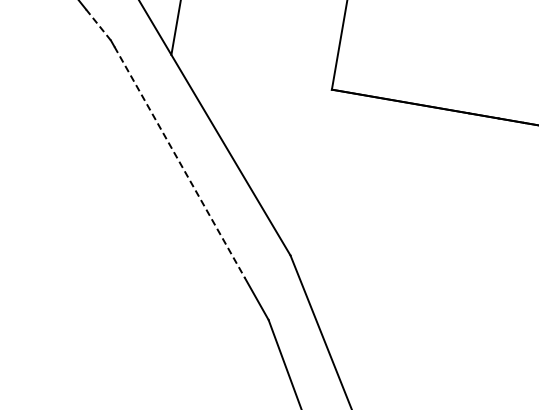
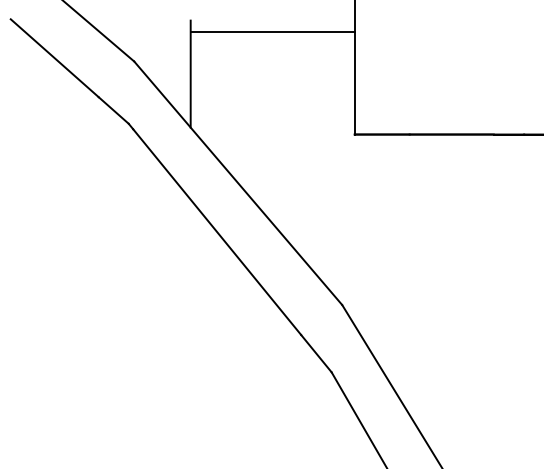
line: (98, 24) -> (113, 110), dashed -> solid
line: (179, 162) -> (217, 232), dashed -> solid

